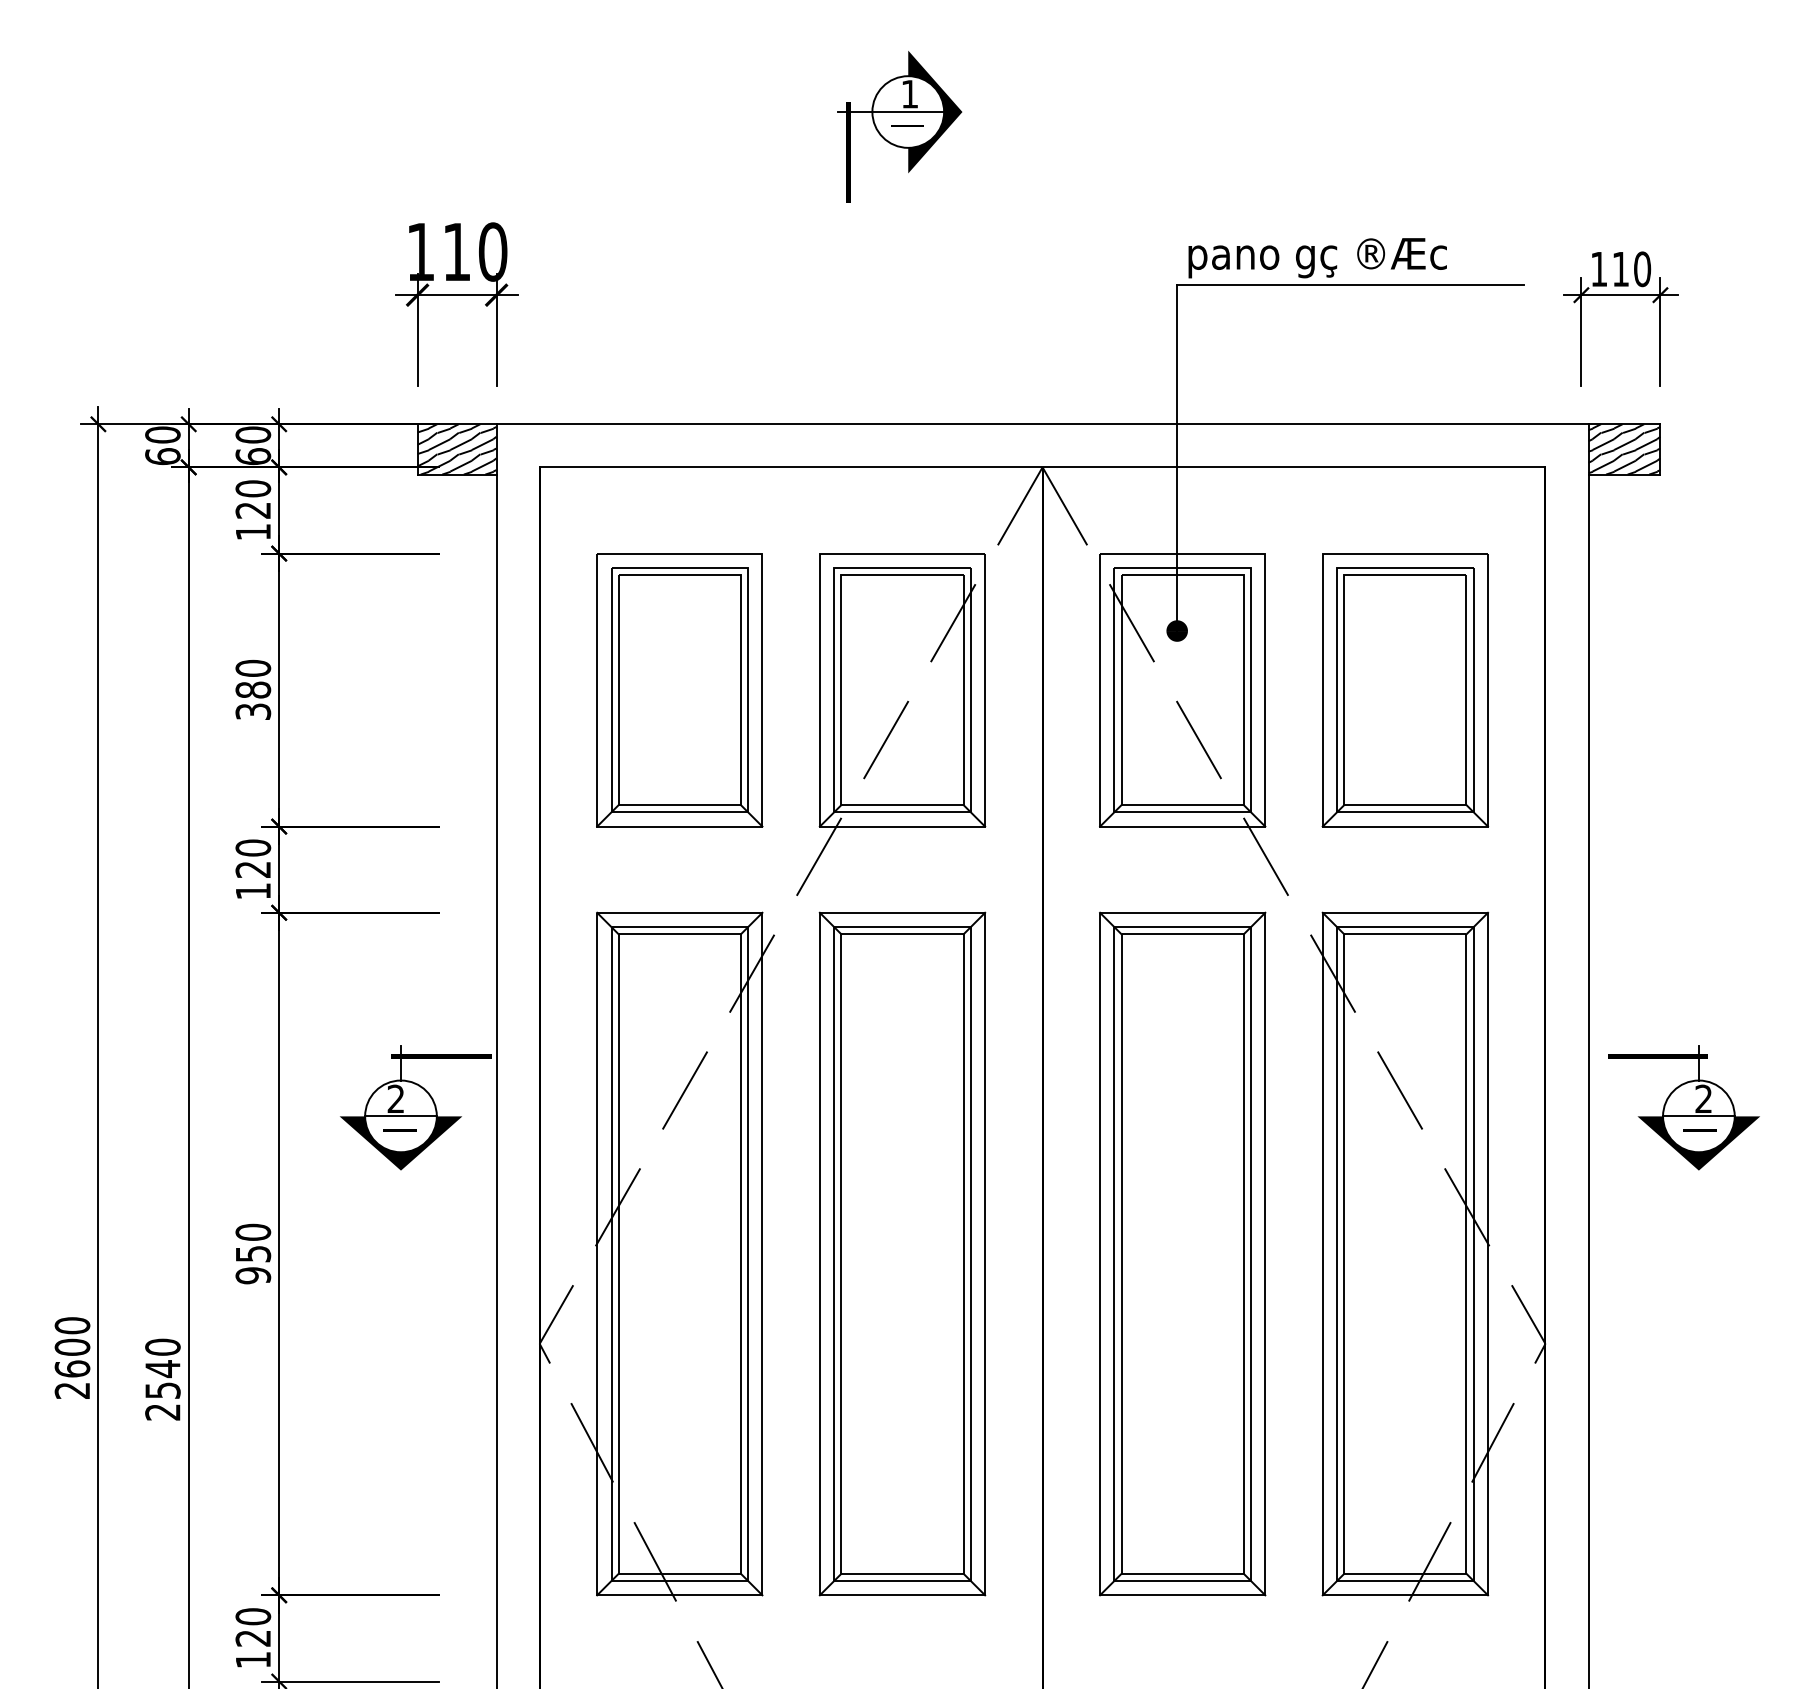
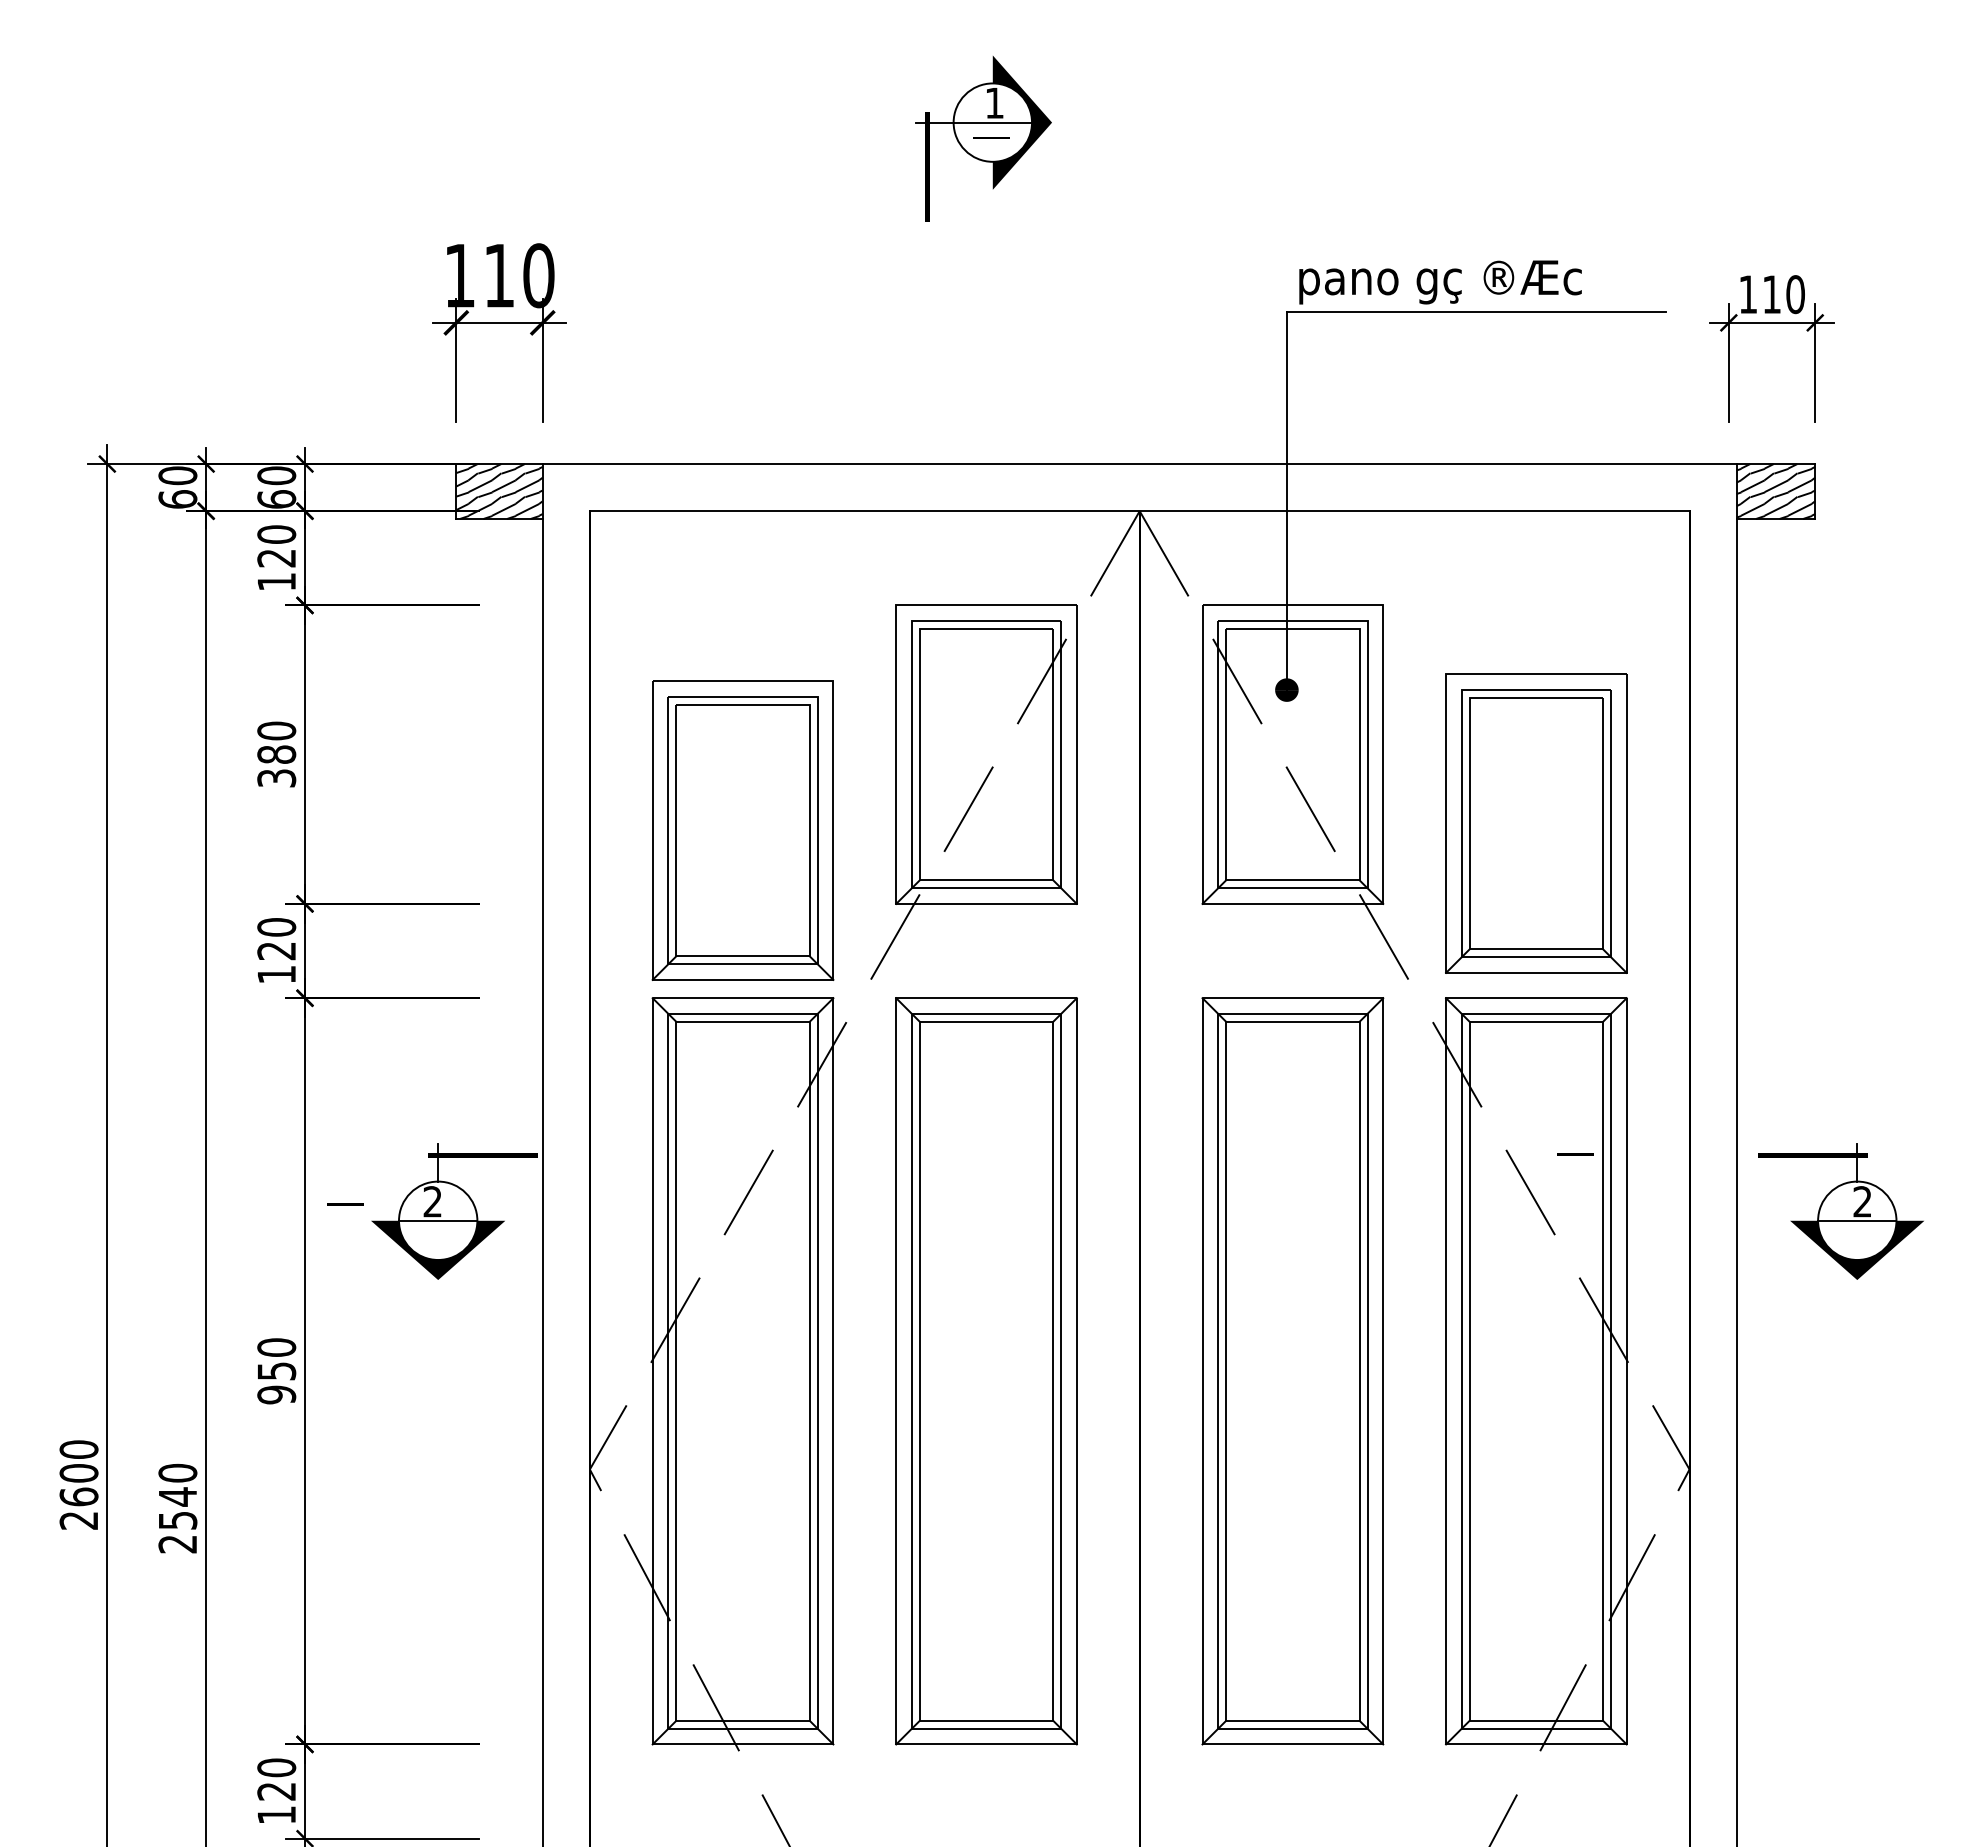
part: (679, 689) -> (742, 830), moved
part: (1405, 689) -> (1536, 823), moved
line: (400, 1130) -> (345, 1204), moved
line: (1700, 1130) -> (1575, 1154), moved

